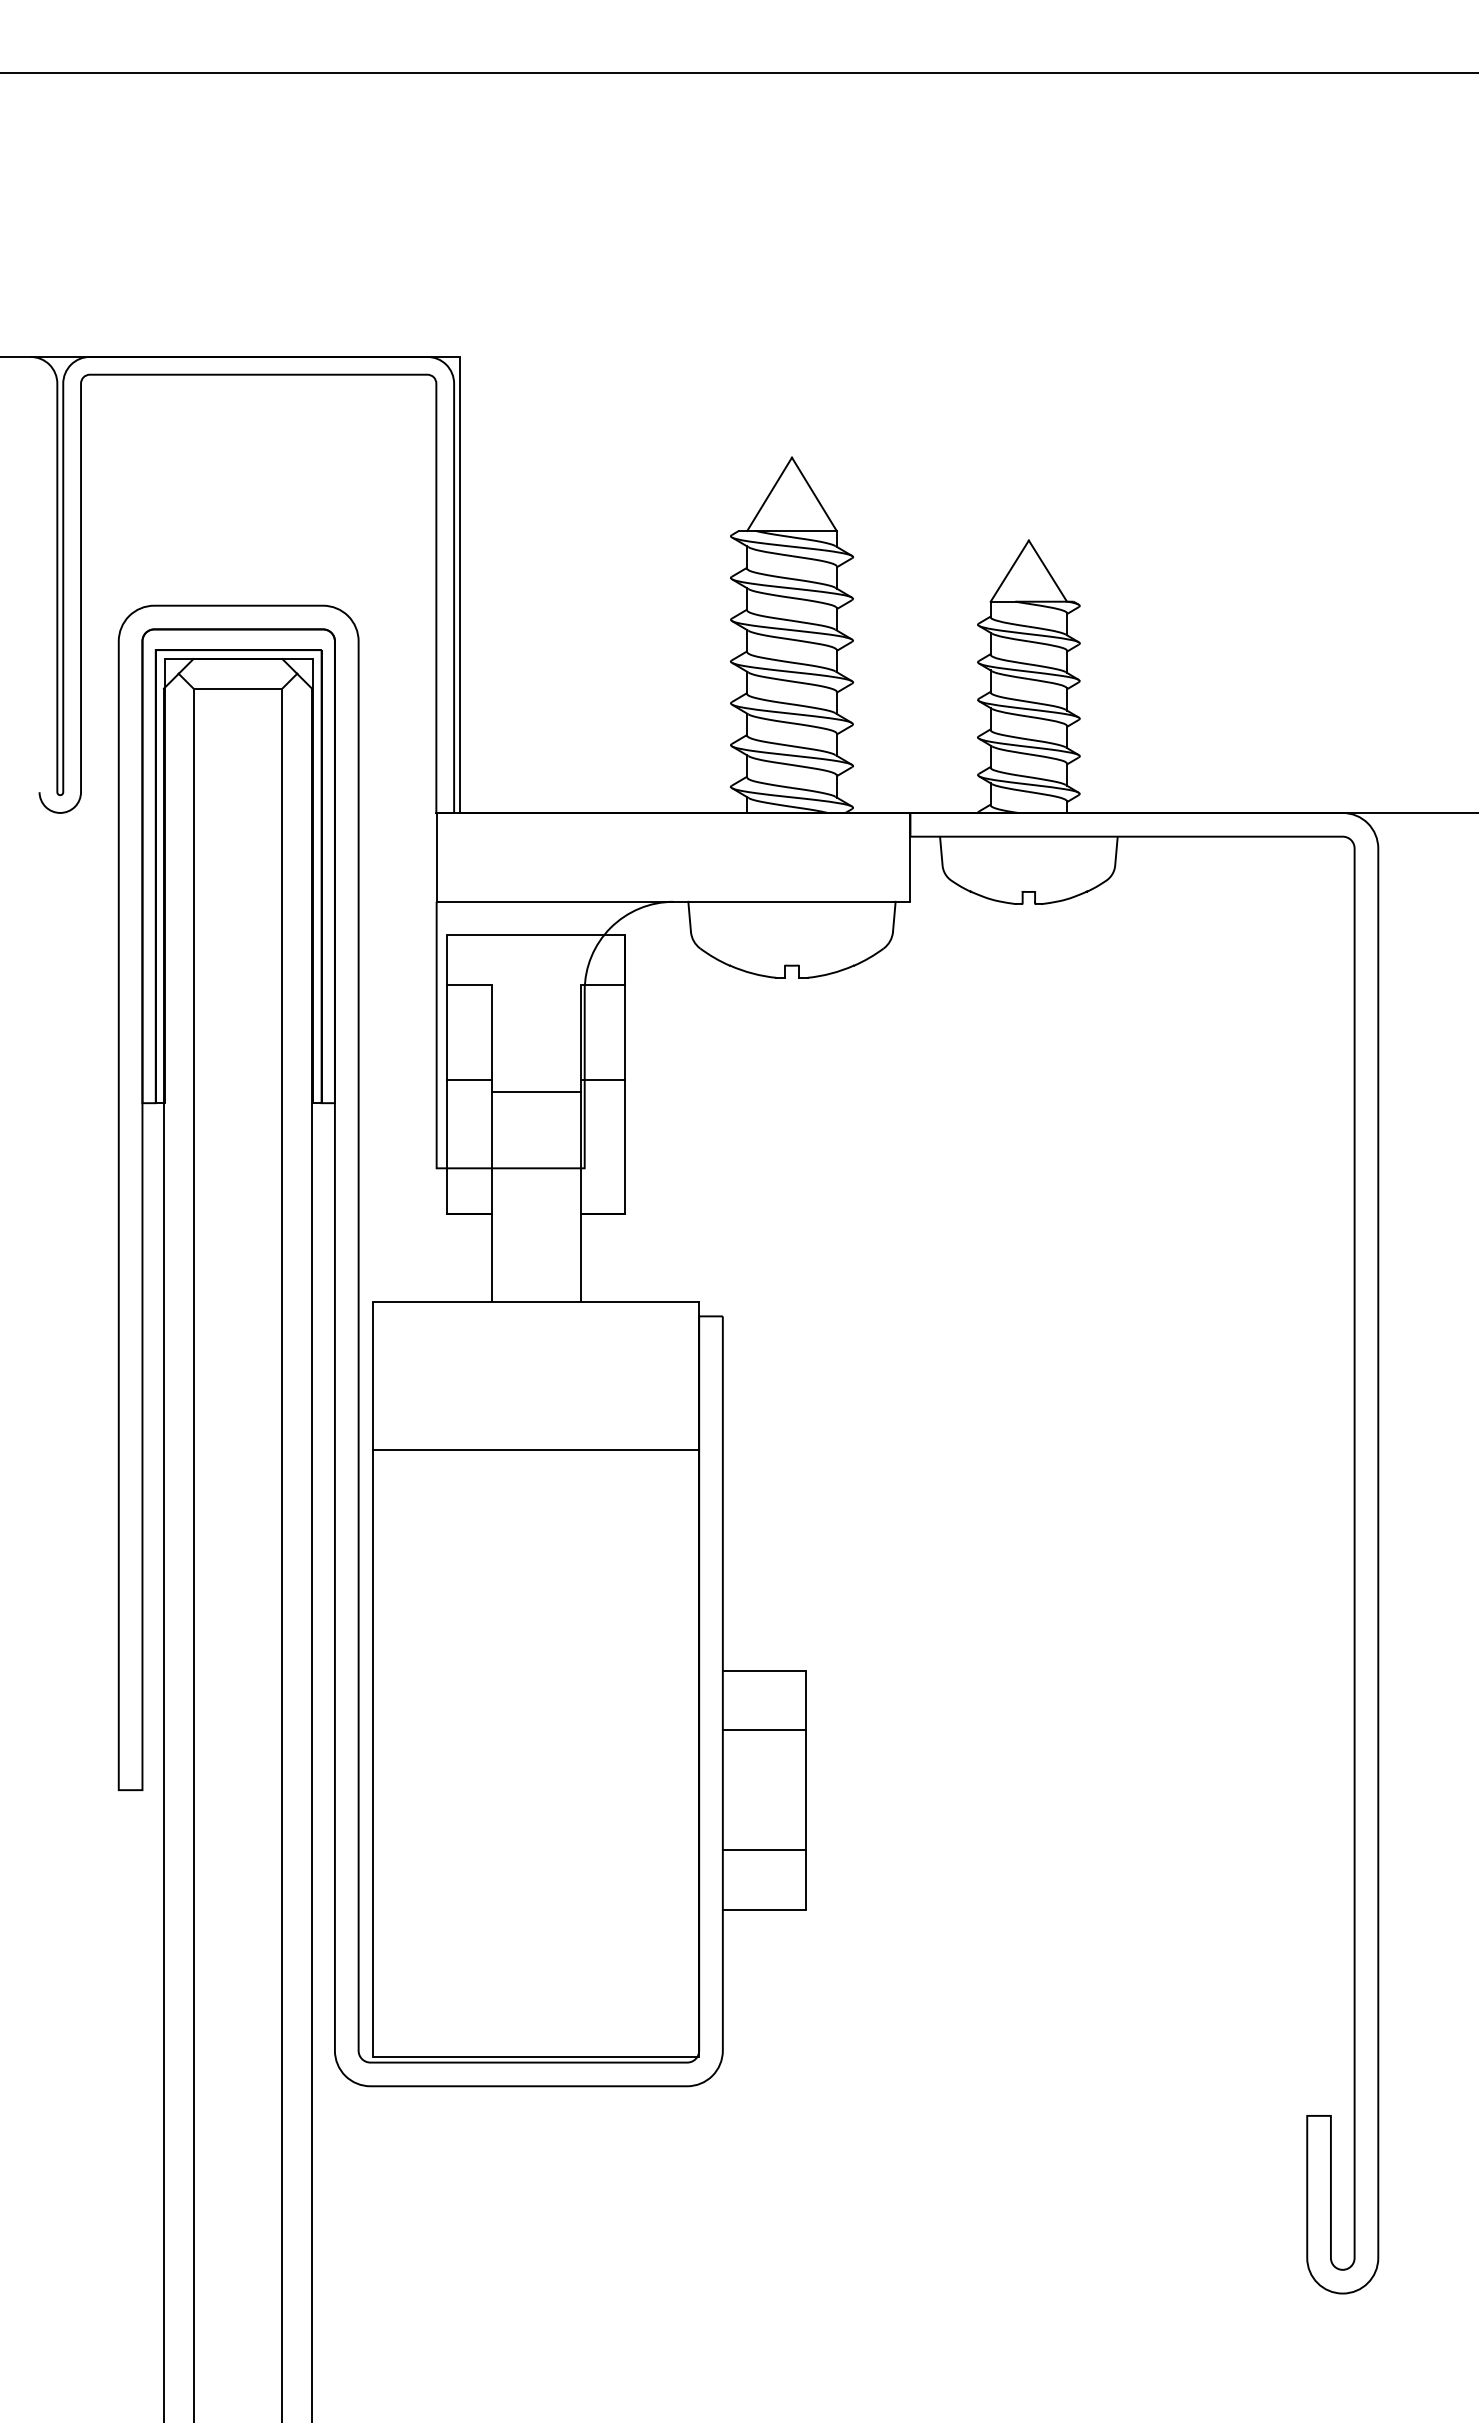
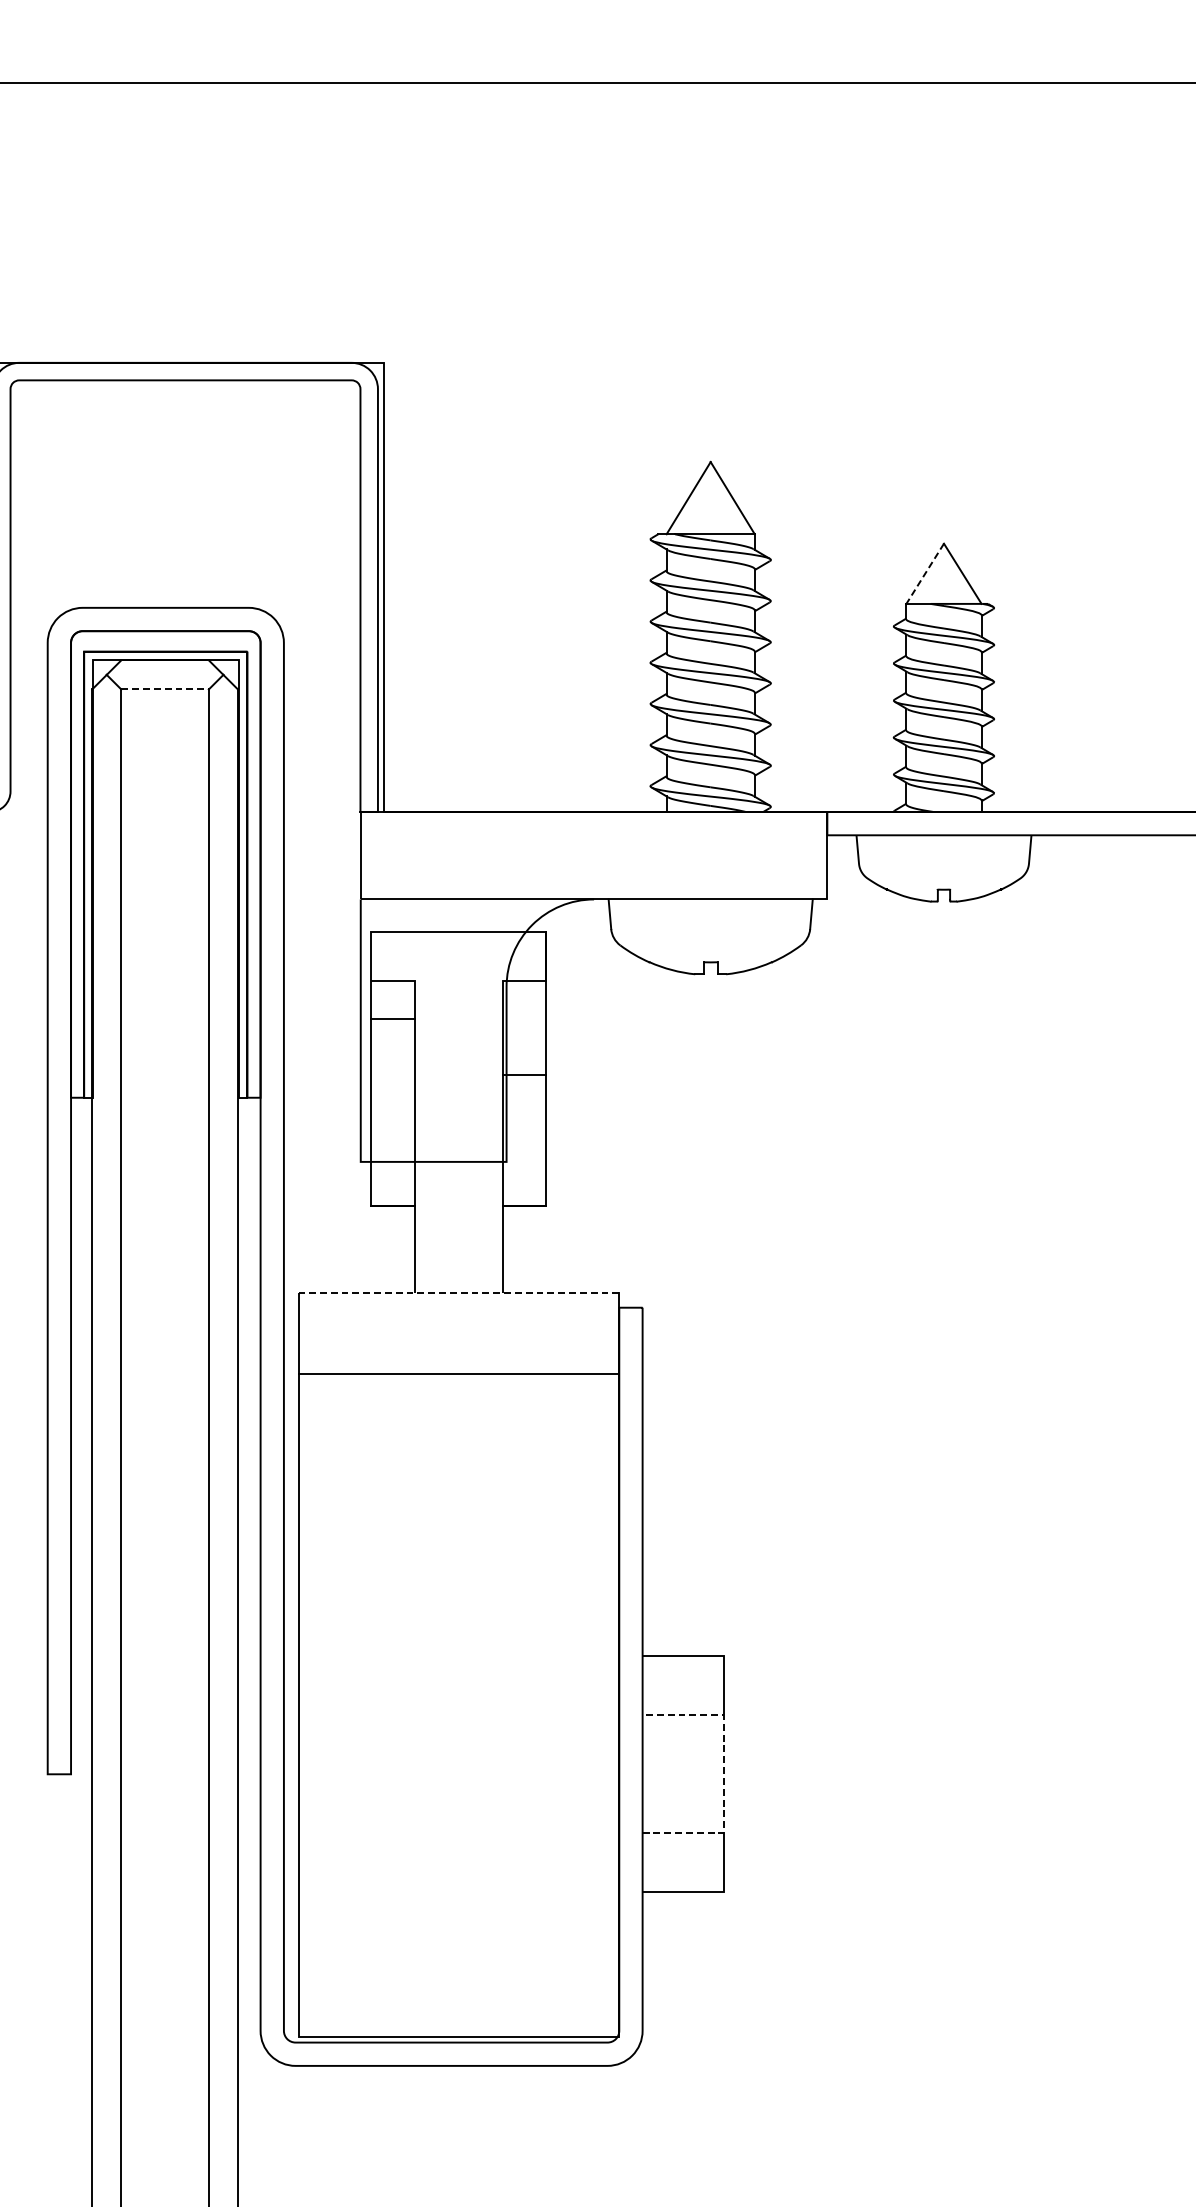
line: (1009, 571) -> (924, 574), solid -> dashed
line: (238, 688) -> (165, 689), solid -> dashed
line: (469, 1080) -> (393, 1019), moved
line: (535, 1092) -> (458, 1087), removed
line: (536, 1301) -> (459, 1293), solid -> dashed
line: (536, 1449) -> (459, 1373), moved
line: (805, 1790) -> (724, 1774), solid -> dashed

